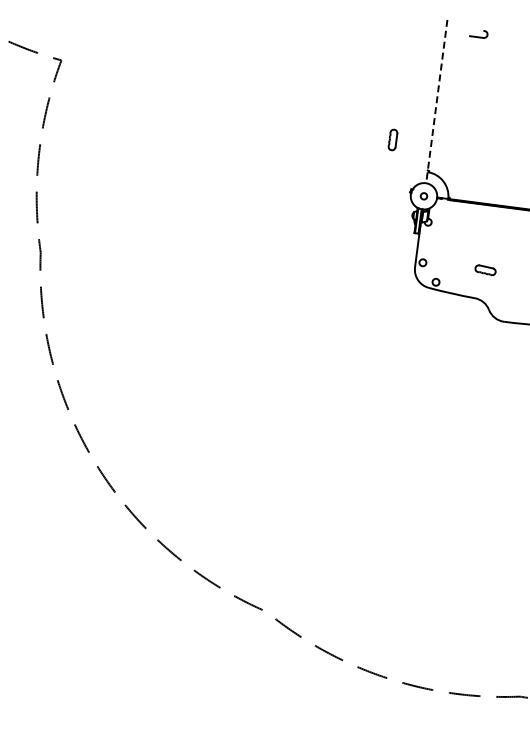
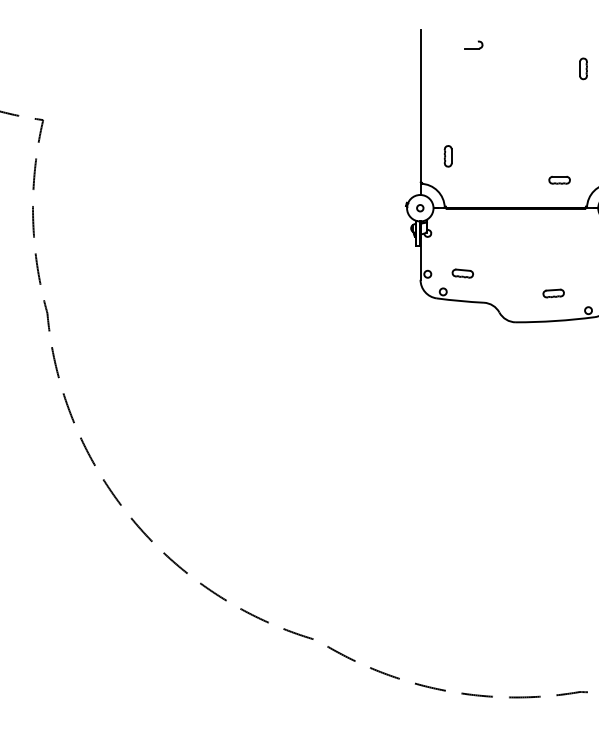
part: (478, 33) -> (473, 44), moved
line: (436, 102) -> (420, 113), dashed -> solid
part: (392, 140) -> (447, 156), moved
part: (485, 270) -> (462, 273), moved

